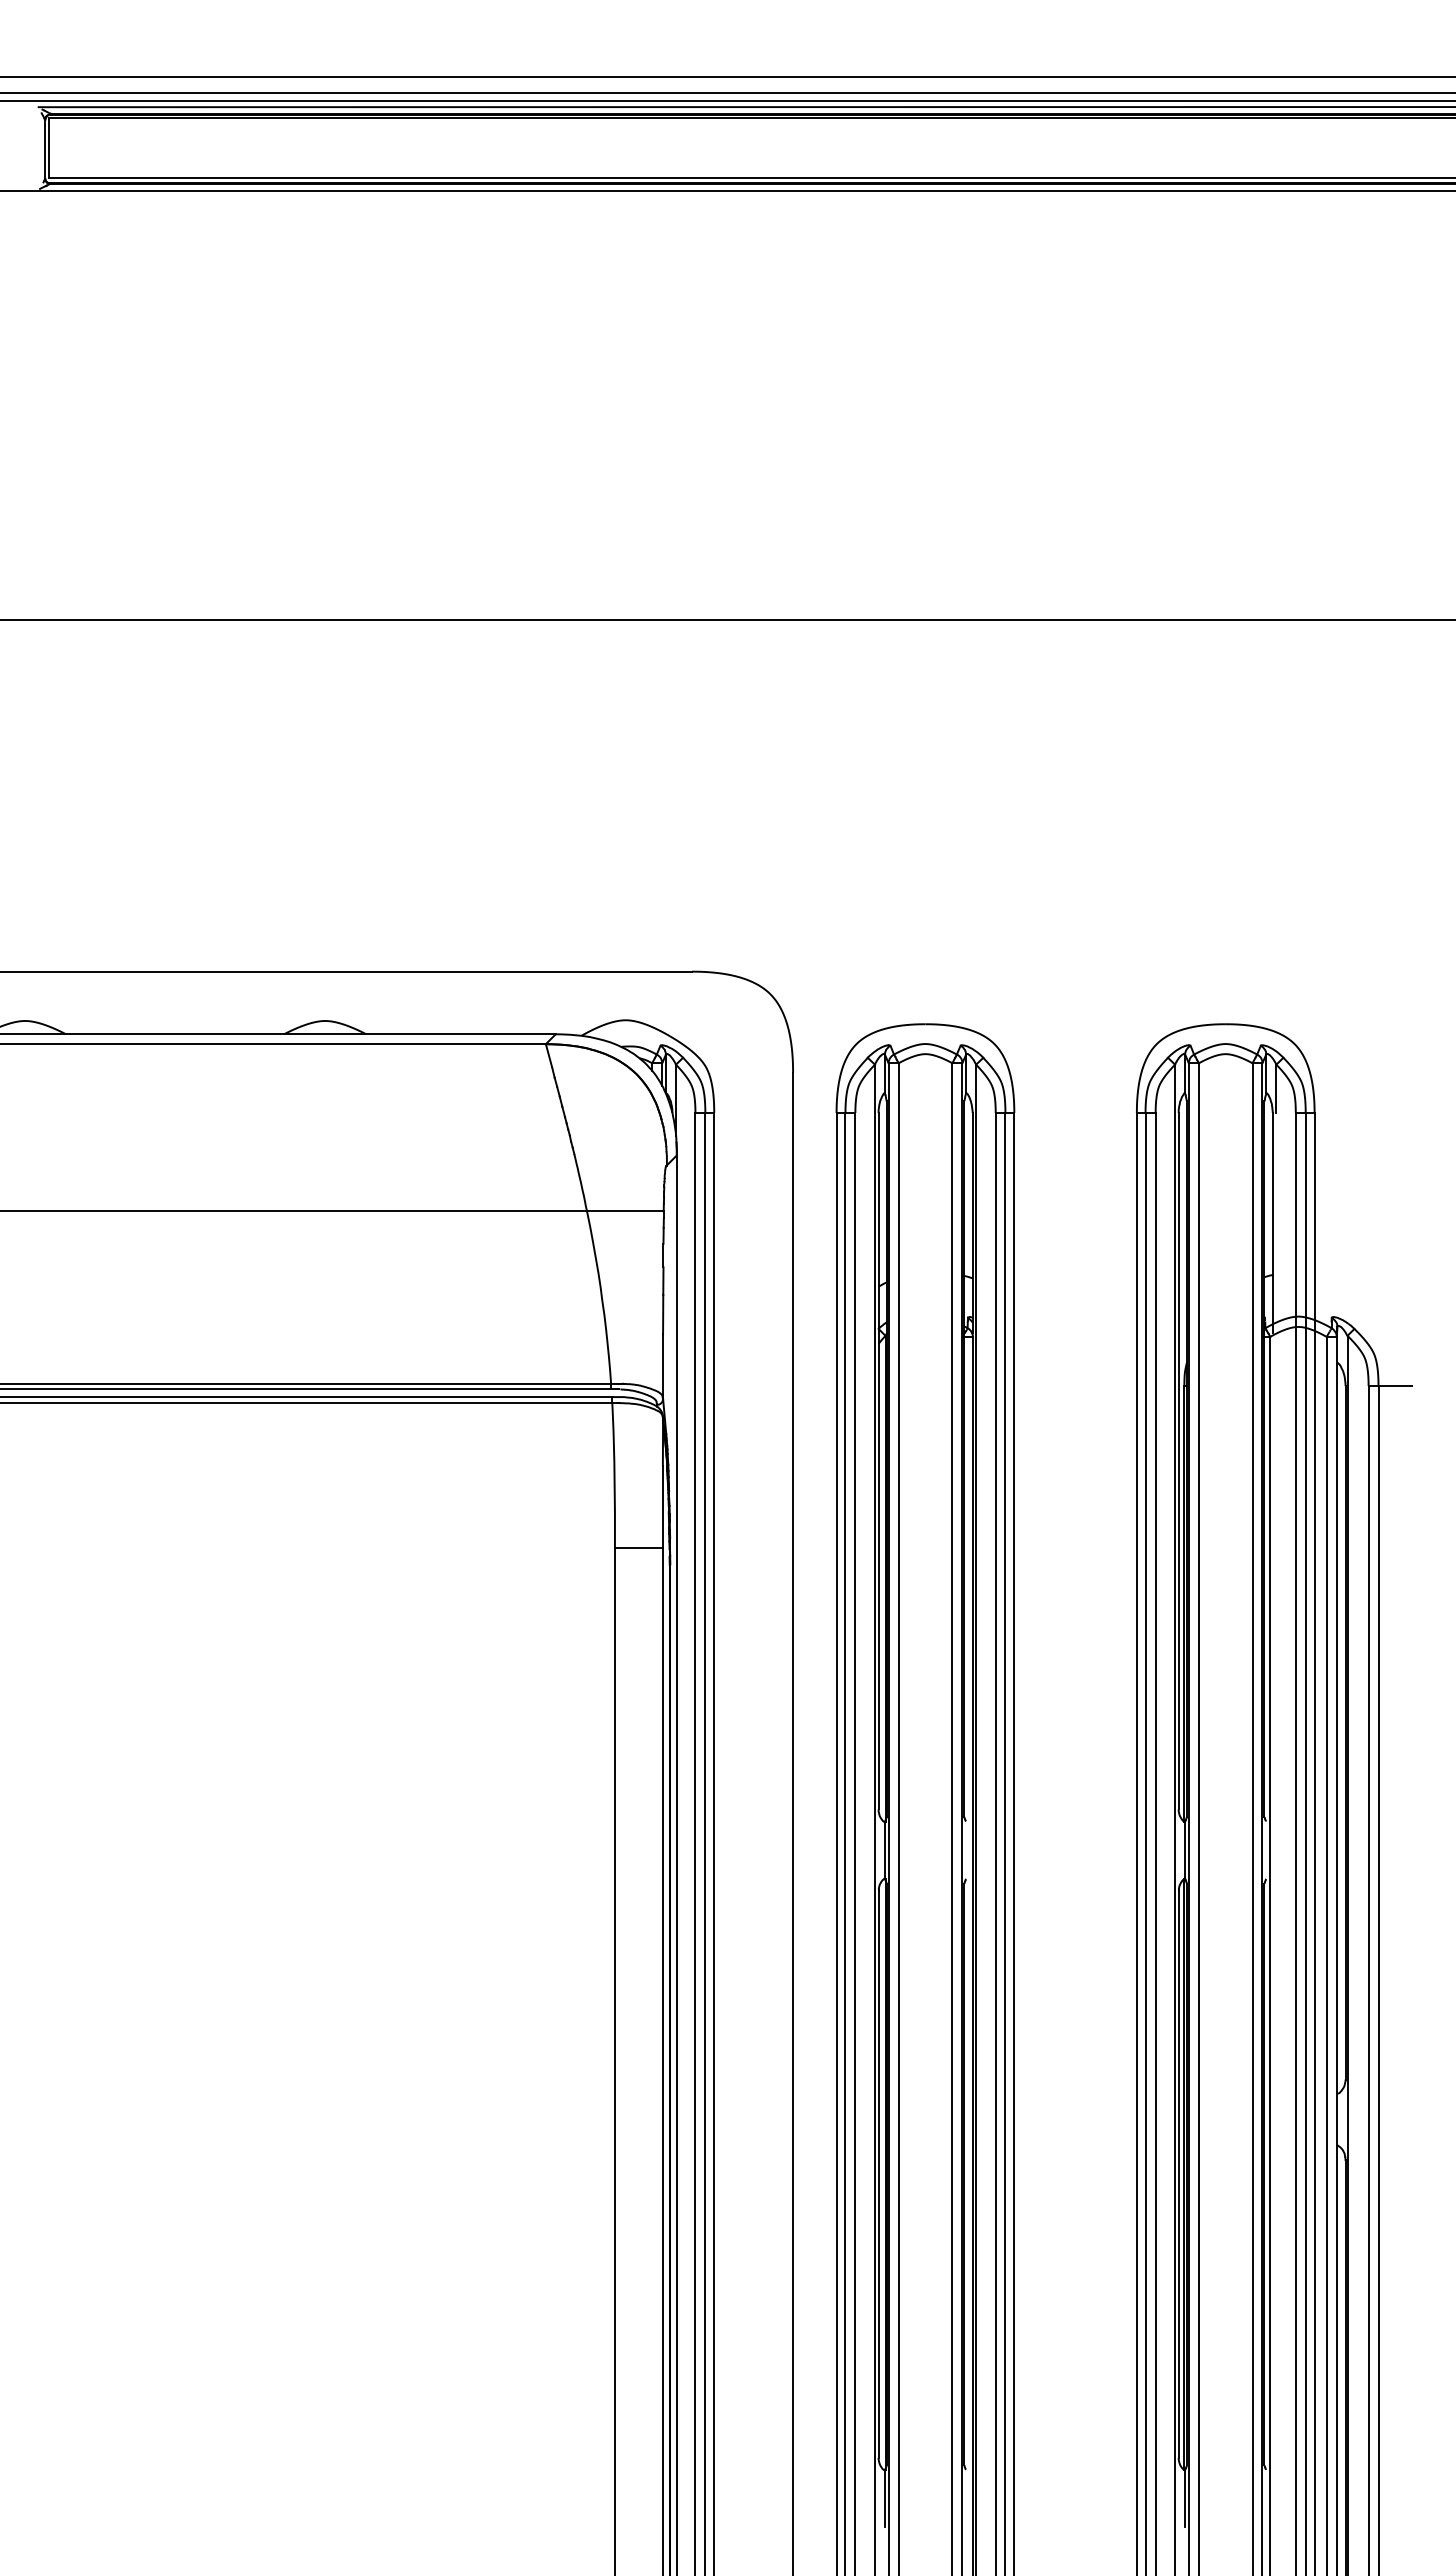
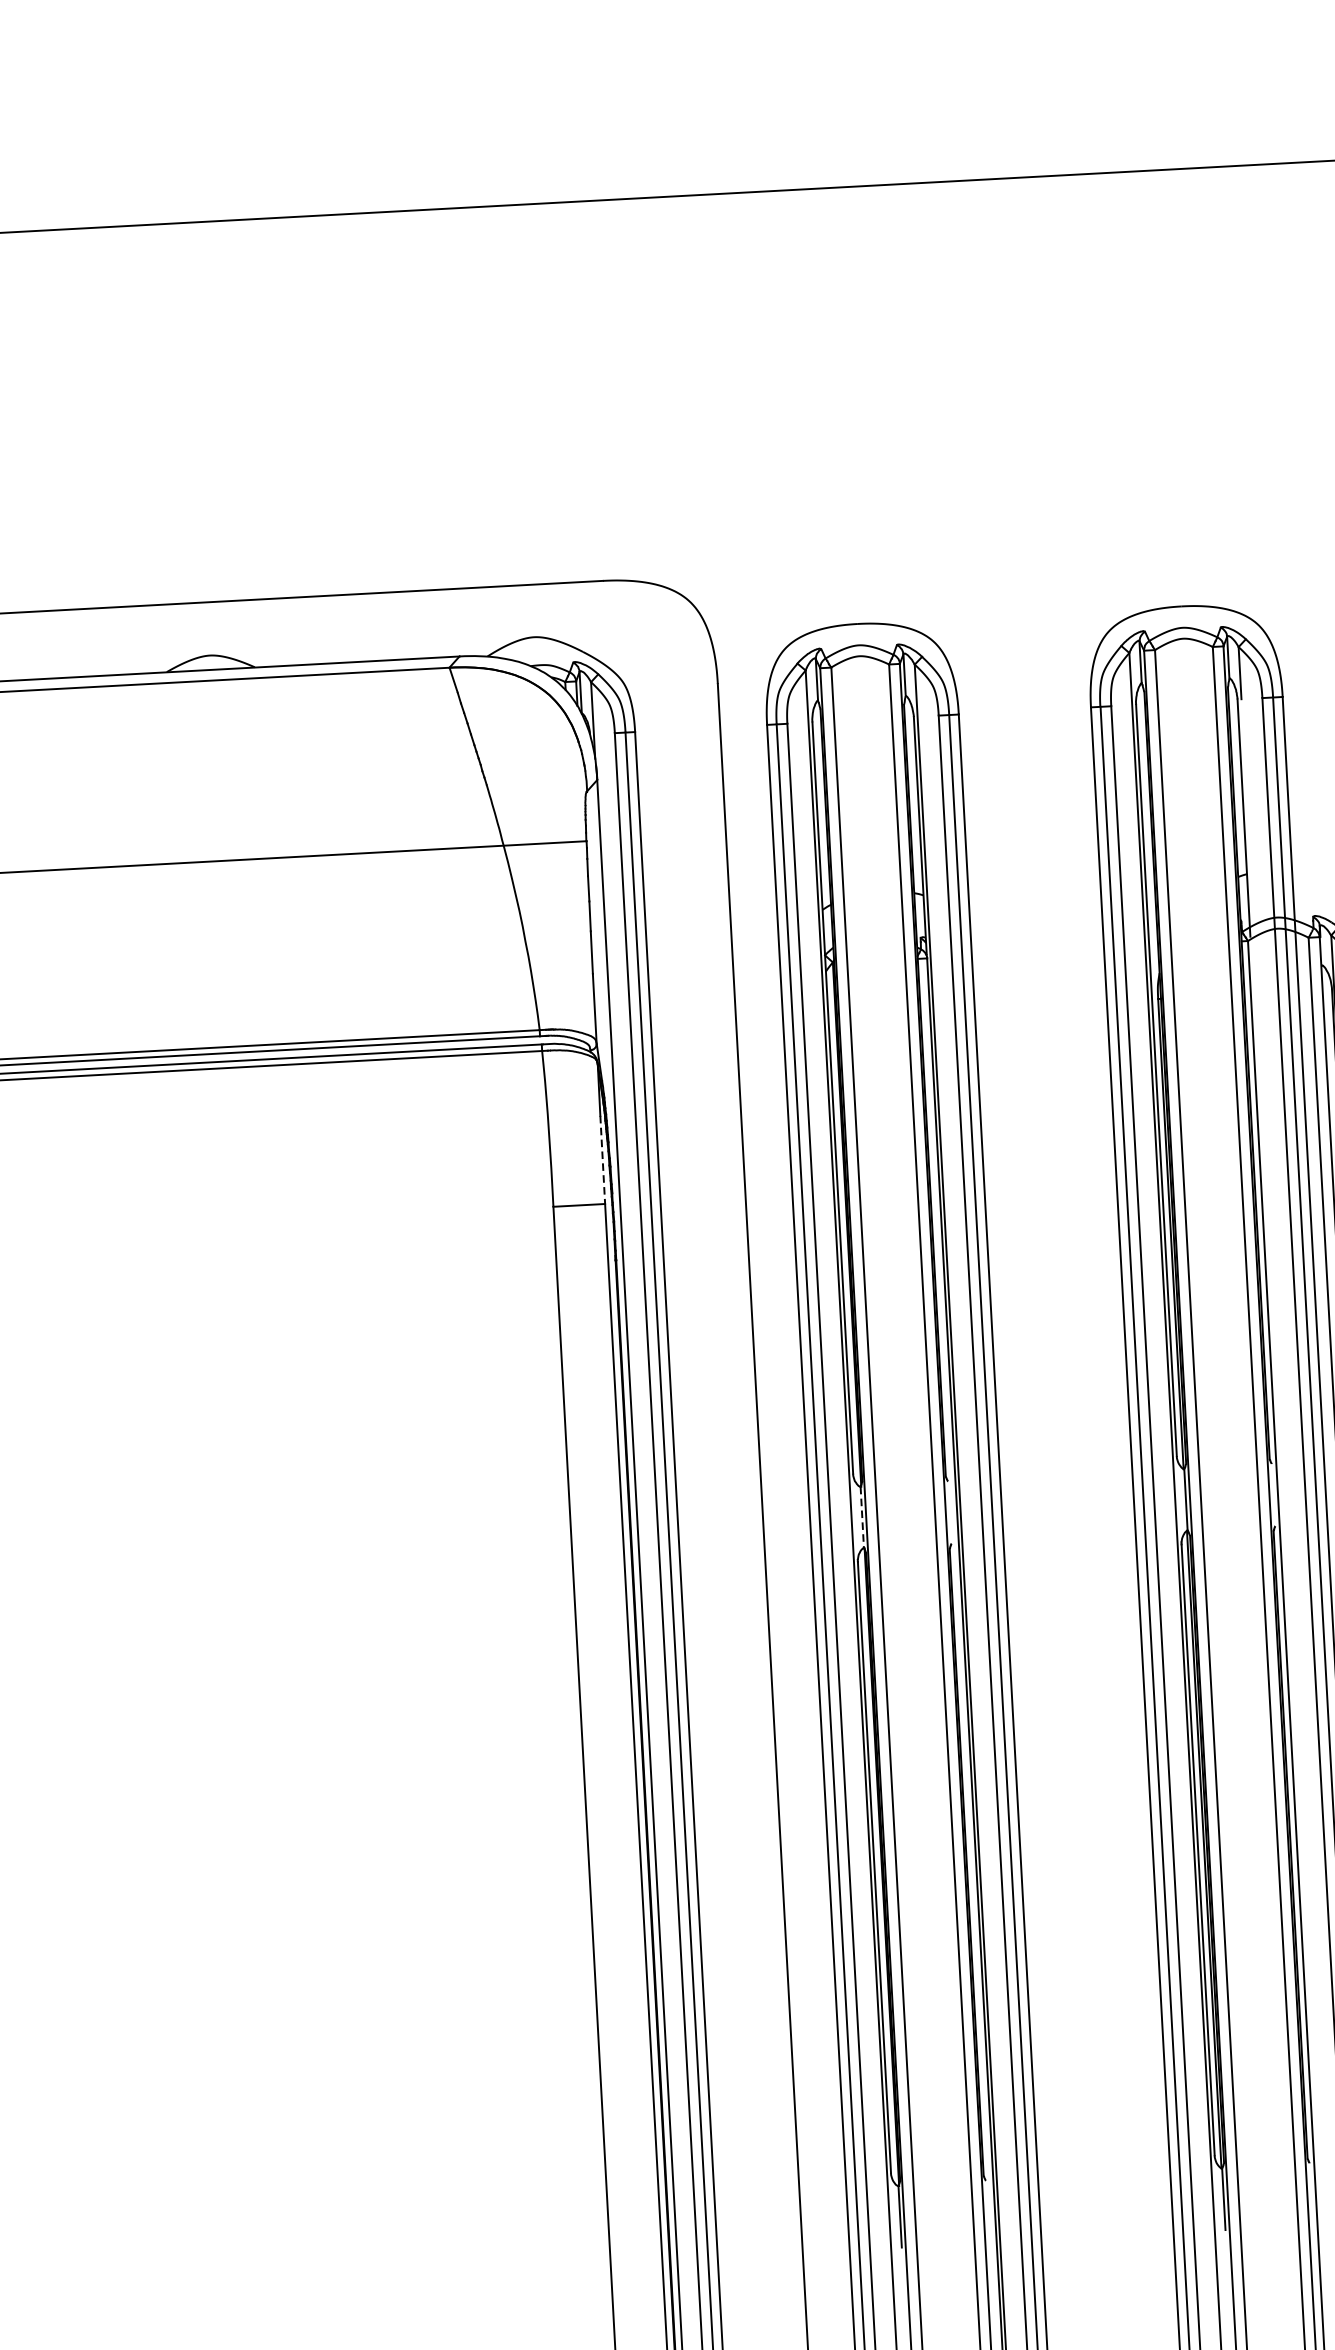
line: (662, 1506) -> (602, 1159), solid -> dashed
line: (884, 1850) -> (861, 1517), solid -> dashed

